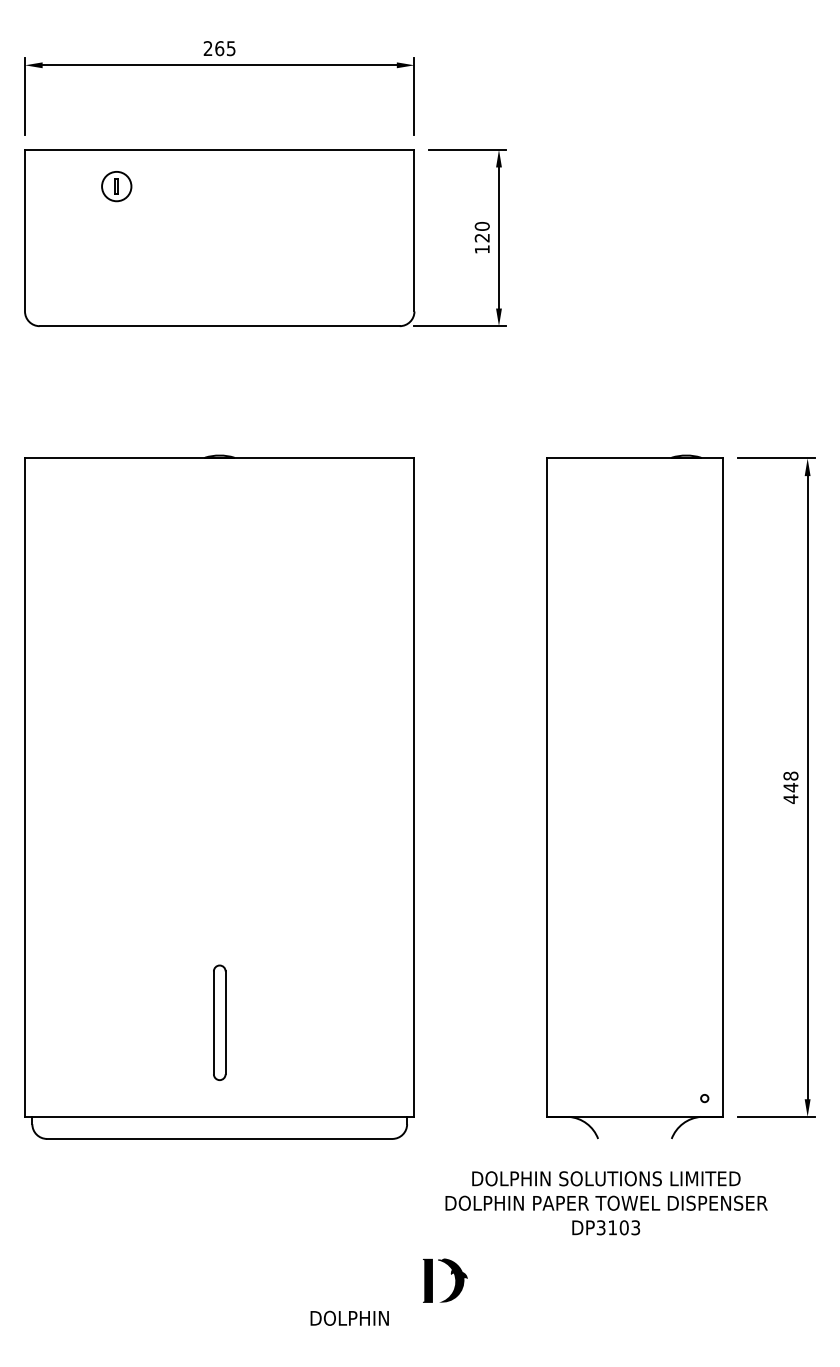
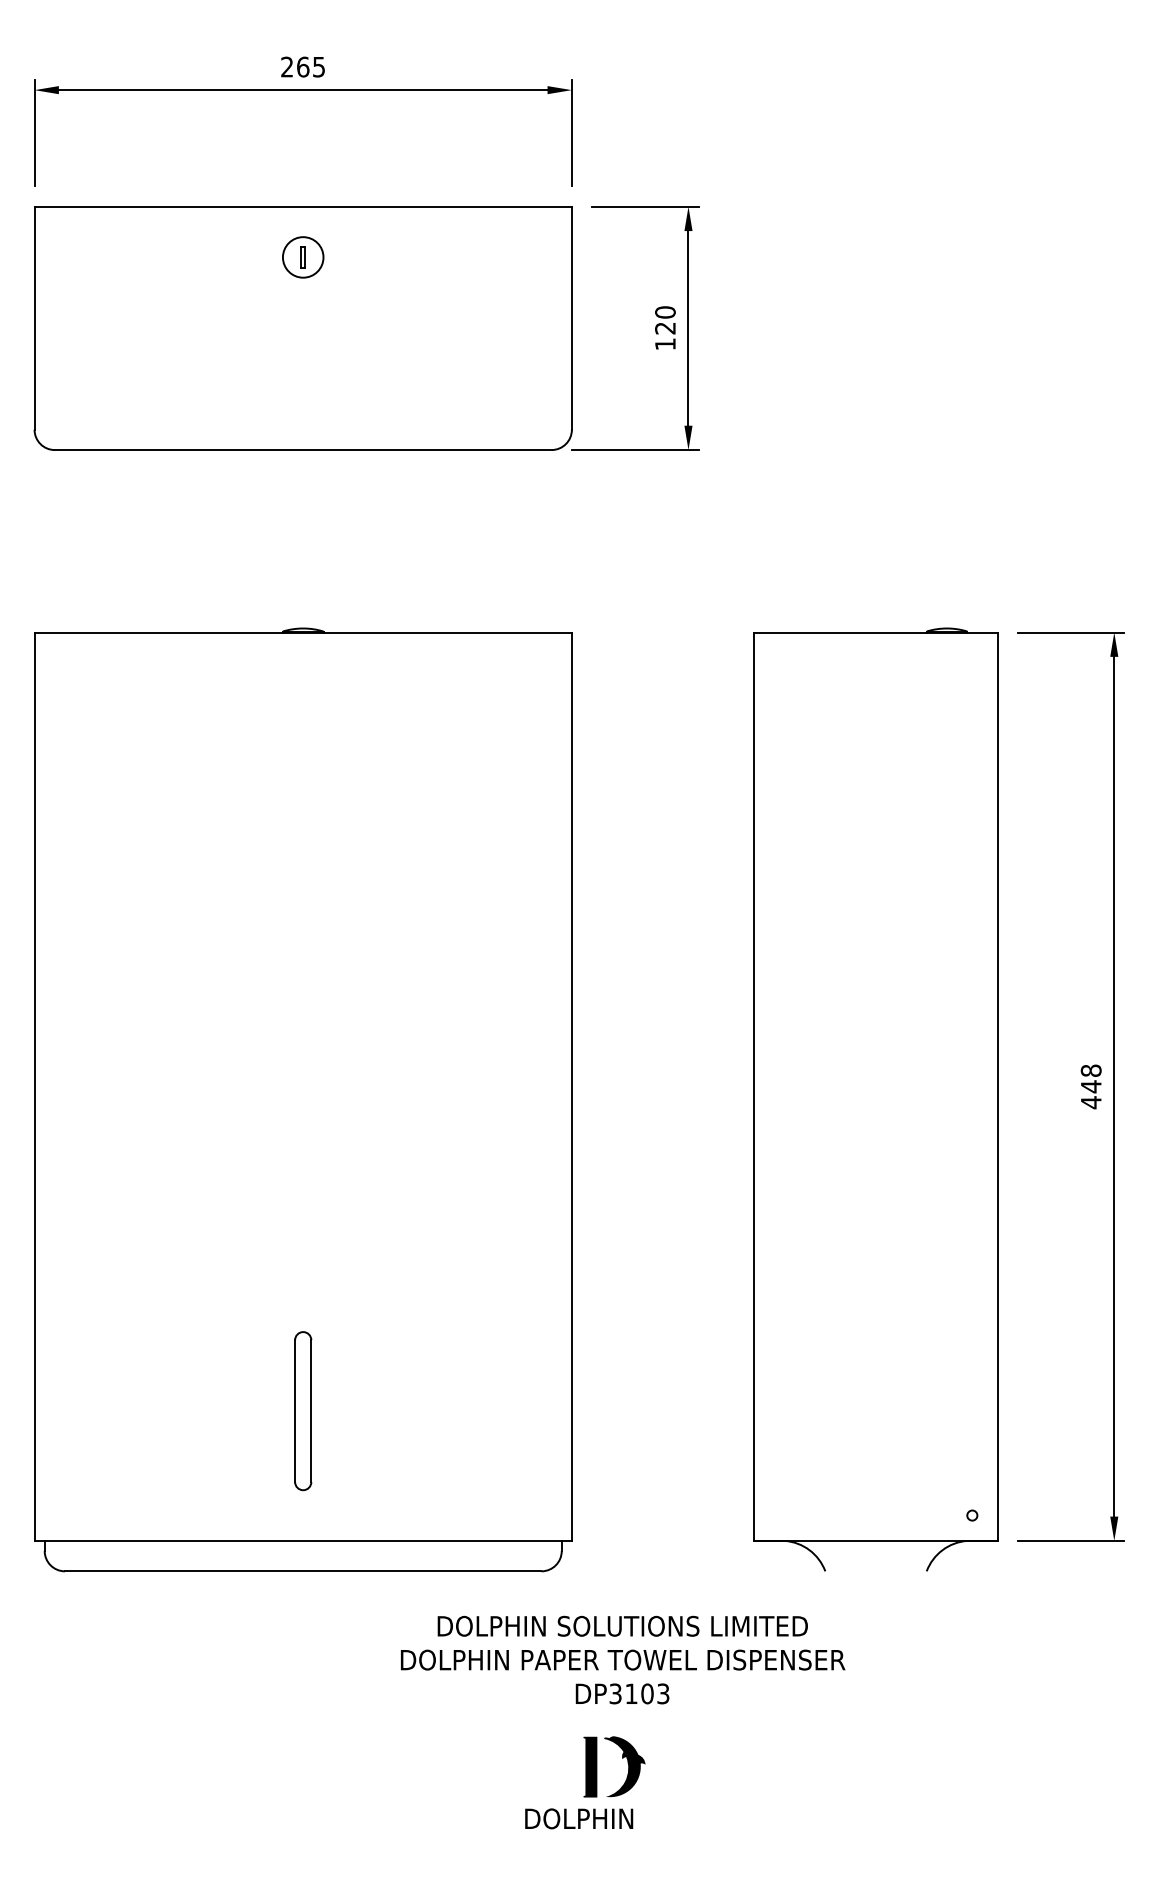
part: (116, 186) -> (302, 257), moved
text: (606, 1203) -> (622, 1660), moved
text: (349, 1317) -> (578, 1817), moved

